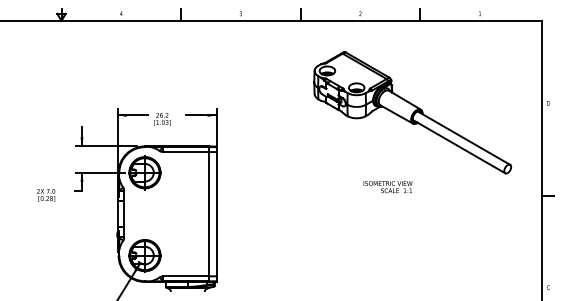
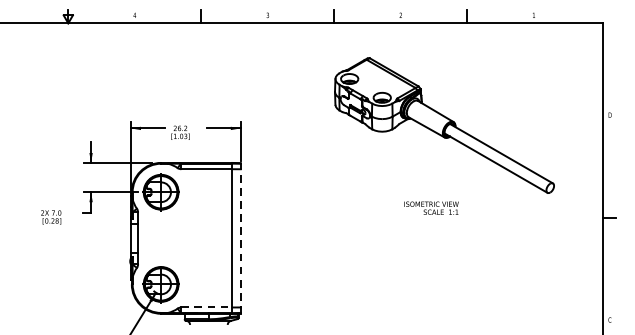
part: (412, 112) -> (444, 125), moved
line: (216, 214) -> (240, 238), solid -> dashed
line: (186, 276) -> (207, 307), solid -> dashed

